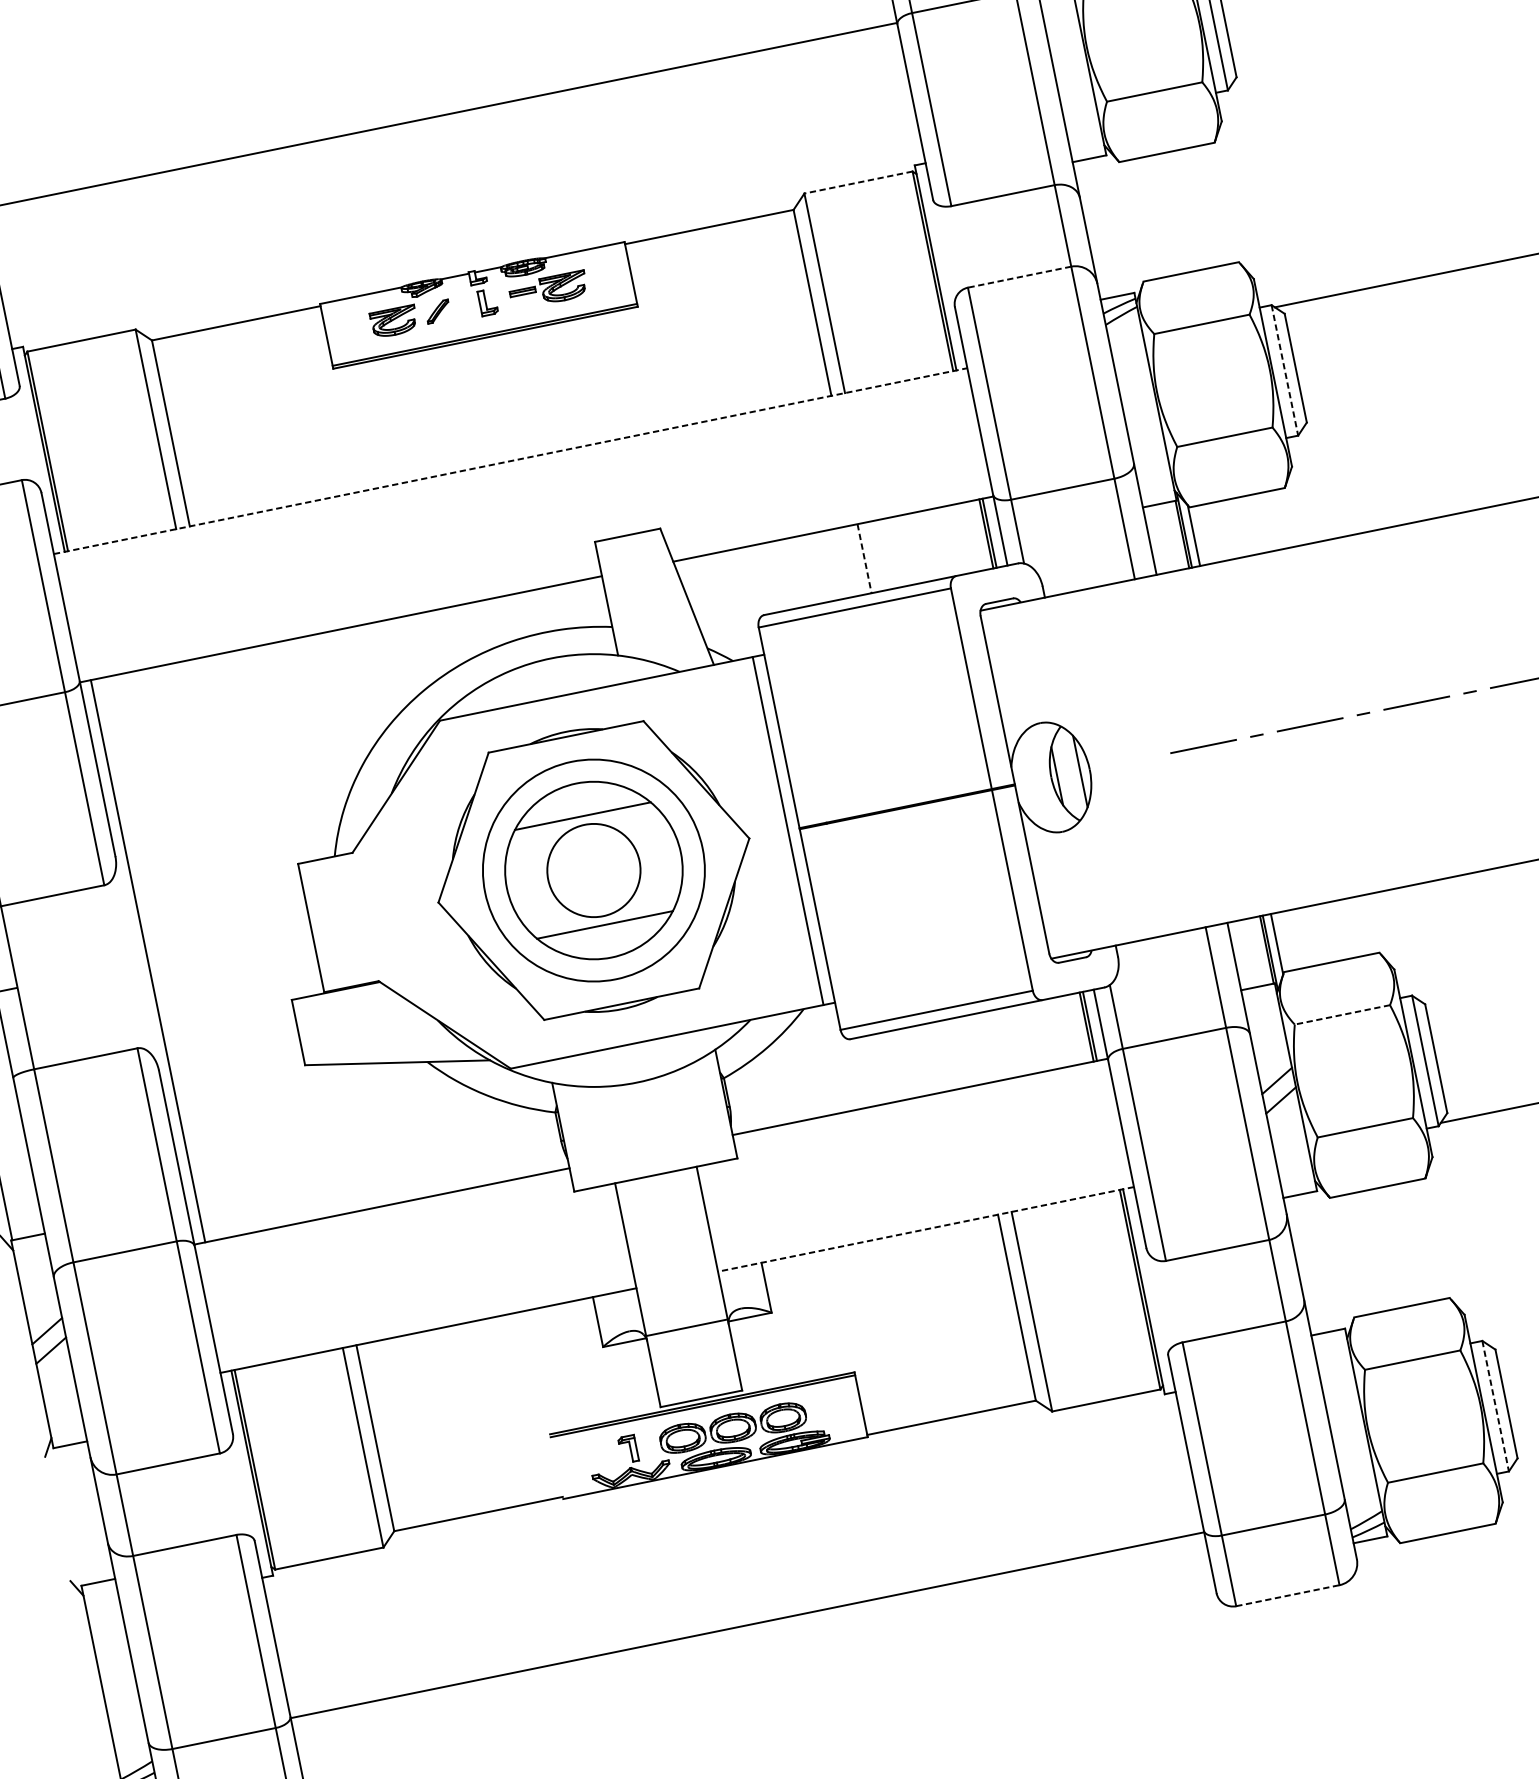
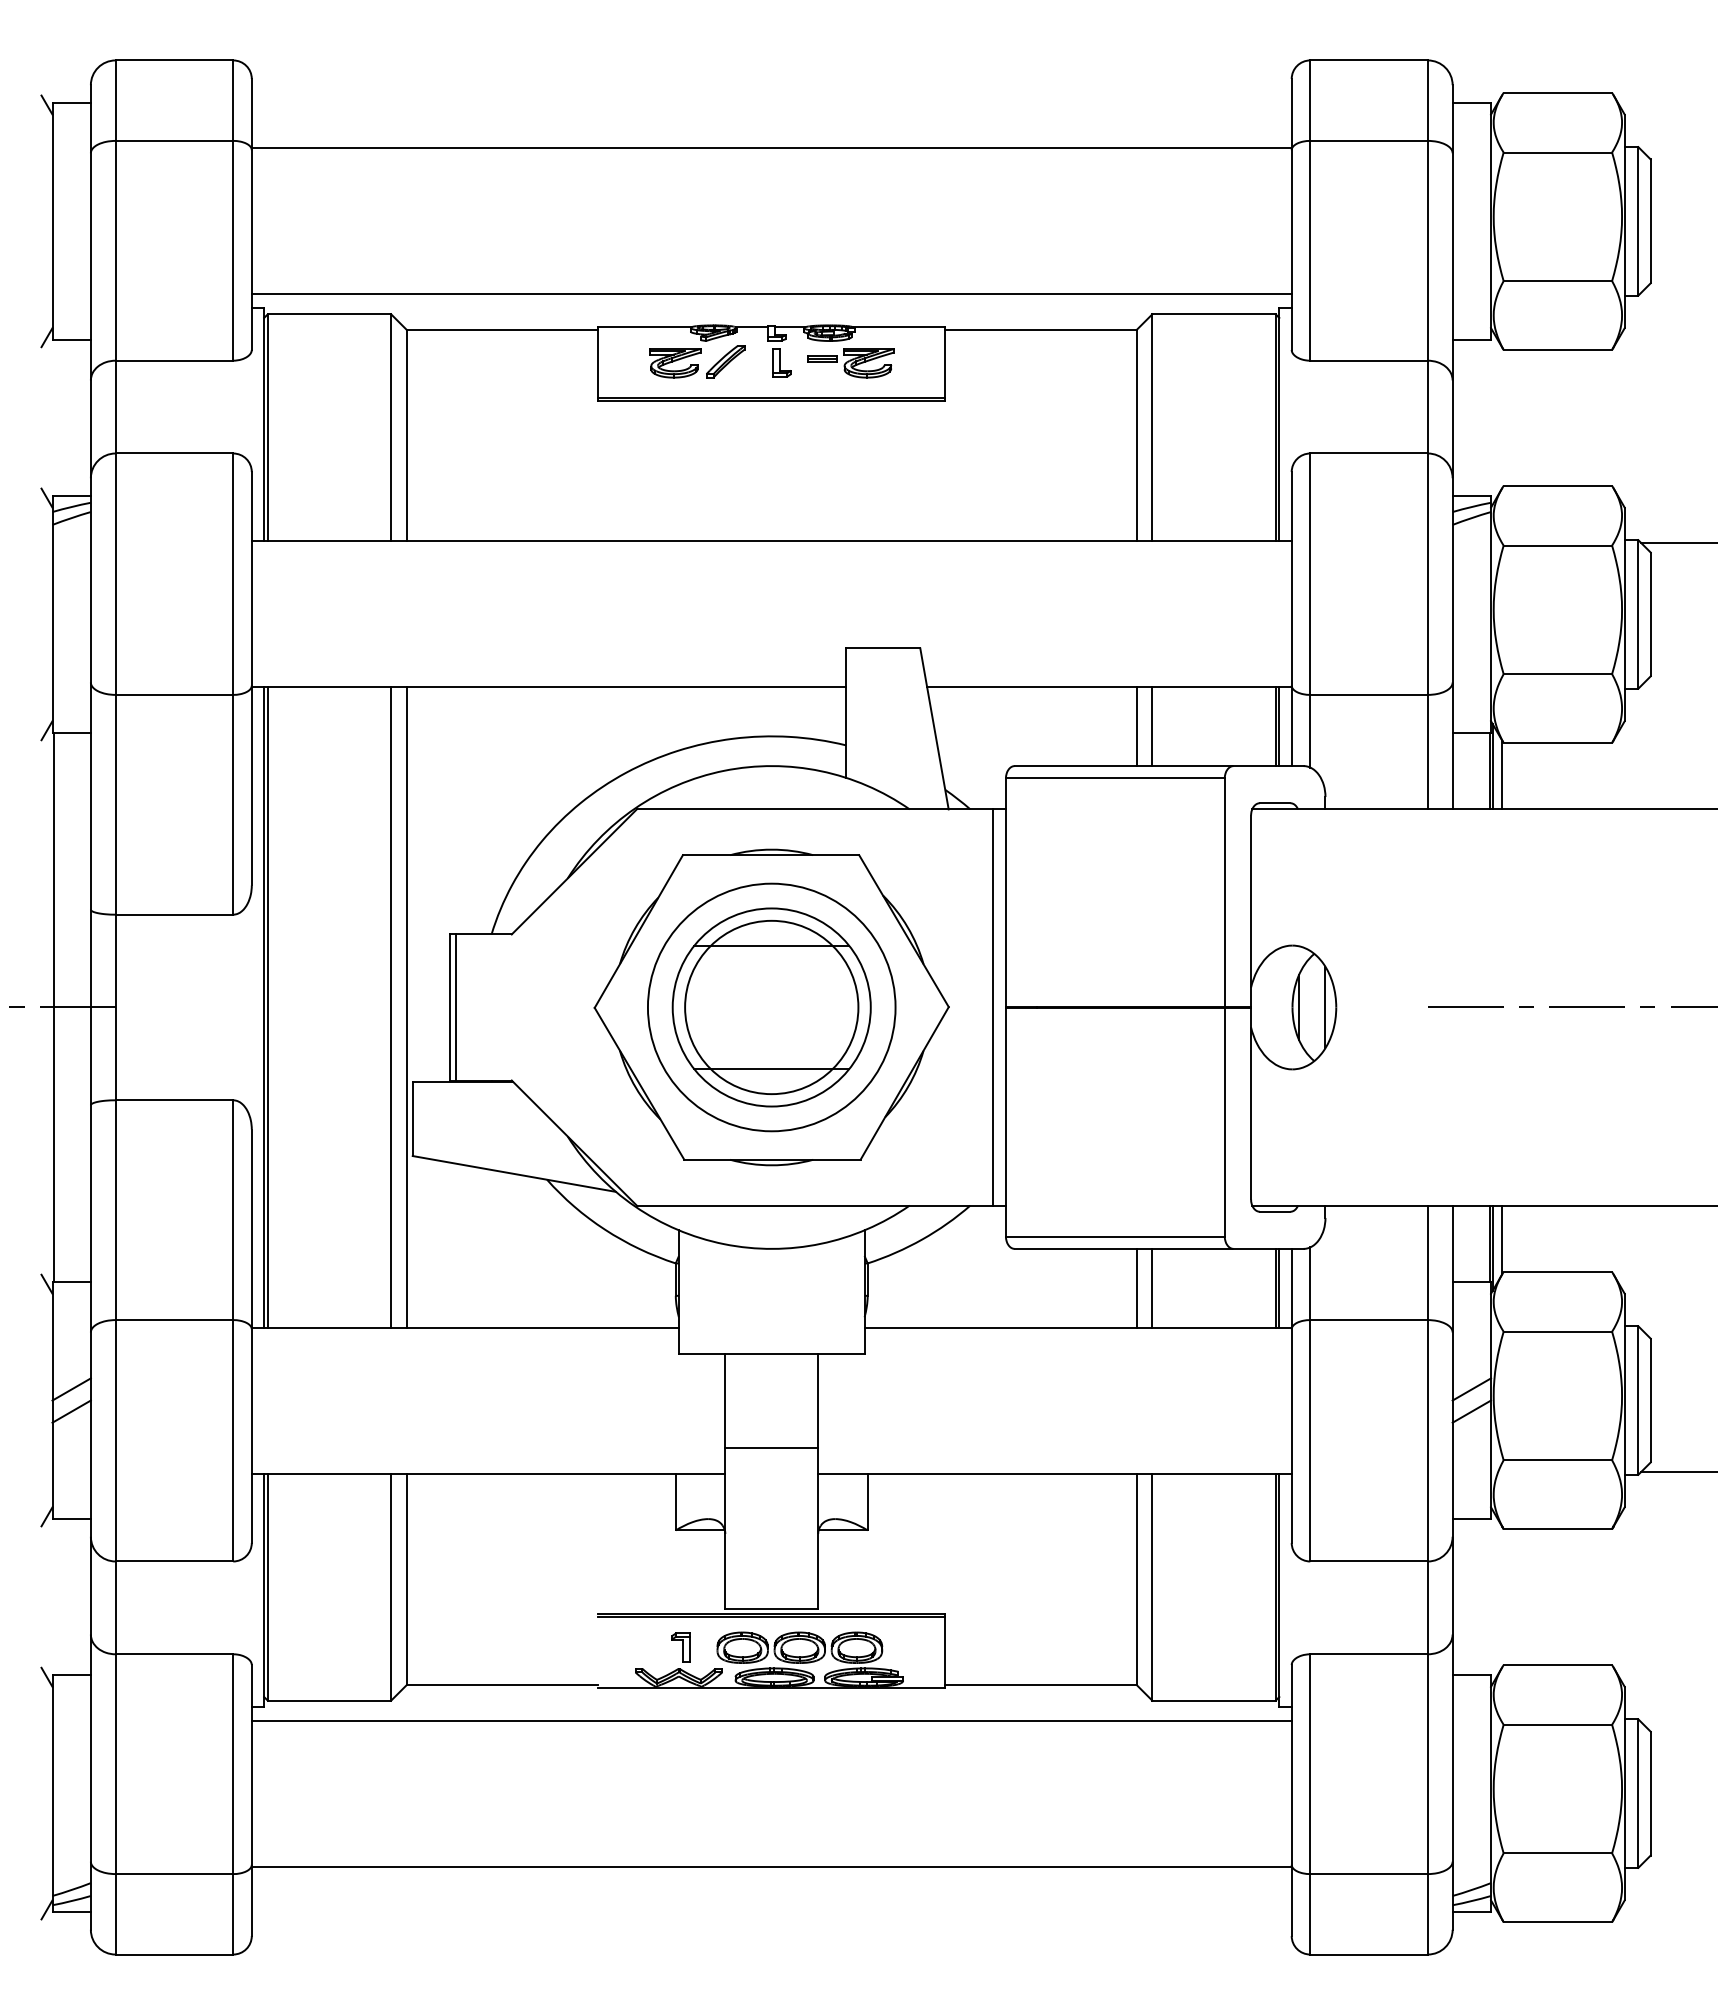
line: (858, 182) -> (1214, 314), dashed -> solid
line: (466, 244) -> (771, 294), added
line: (1019, 277) -> (1369, 453), dashed -> solid
part: (437, 311) -> (725, 361), size x1.43
line: (1285, 370) -> (1638, 614), dashed -> solid
line: (510, 461) -> (771, 541), dashed -> solid
line: (878, 555) -> (1152, 726), added
line: (864, 559) -> (1136, 727), dashed -> solid
circle: (593, 870) -> (771, 1007), size x1.67
line: (317, 926) -> (456, 1007), added
line: (273, 935) -> (406, 1007), added
line: (259, 938) -> (391, 1007), added
line: (150, 960) -> (267, 1007), added
line: (1342, 1014) -> (1557, 1331), dashed -> solid
line: (978, 1048) -> (1152, 1287), added
line: (964, 1051) -> (1136, 1287), added
line: (925, 1229) -> (1054, 1473), dashed -> solid
line: (686, 1327) -> (771, 1447), moved
line: (1495, 1406) -> (1638, 1794), dashed -> solid
line: (721, 1496) -> (771, 1720), added
line: (1288, 1595) -> (1369, 1954), dashed -> solid

